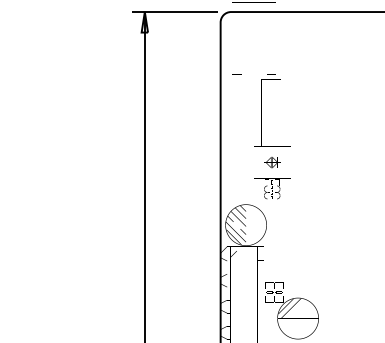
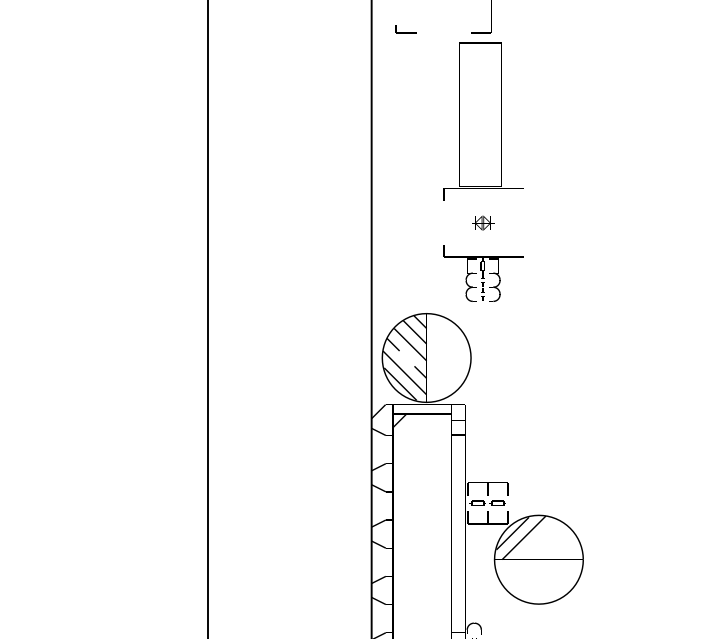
part: (272, 162) -> (483, 222), size x0.6

